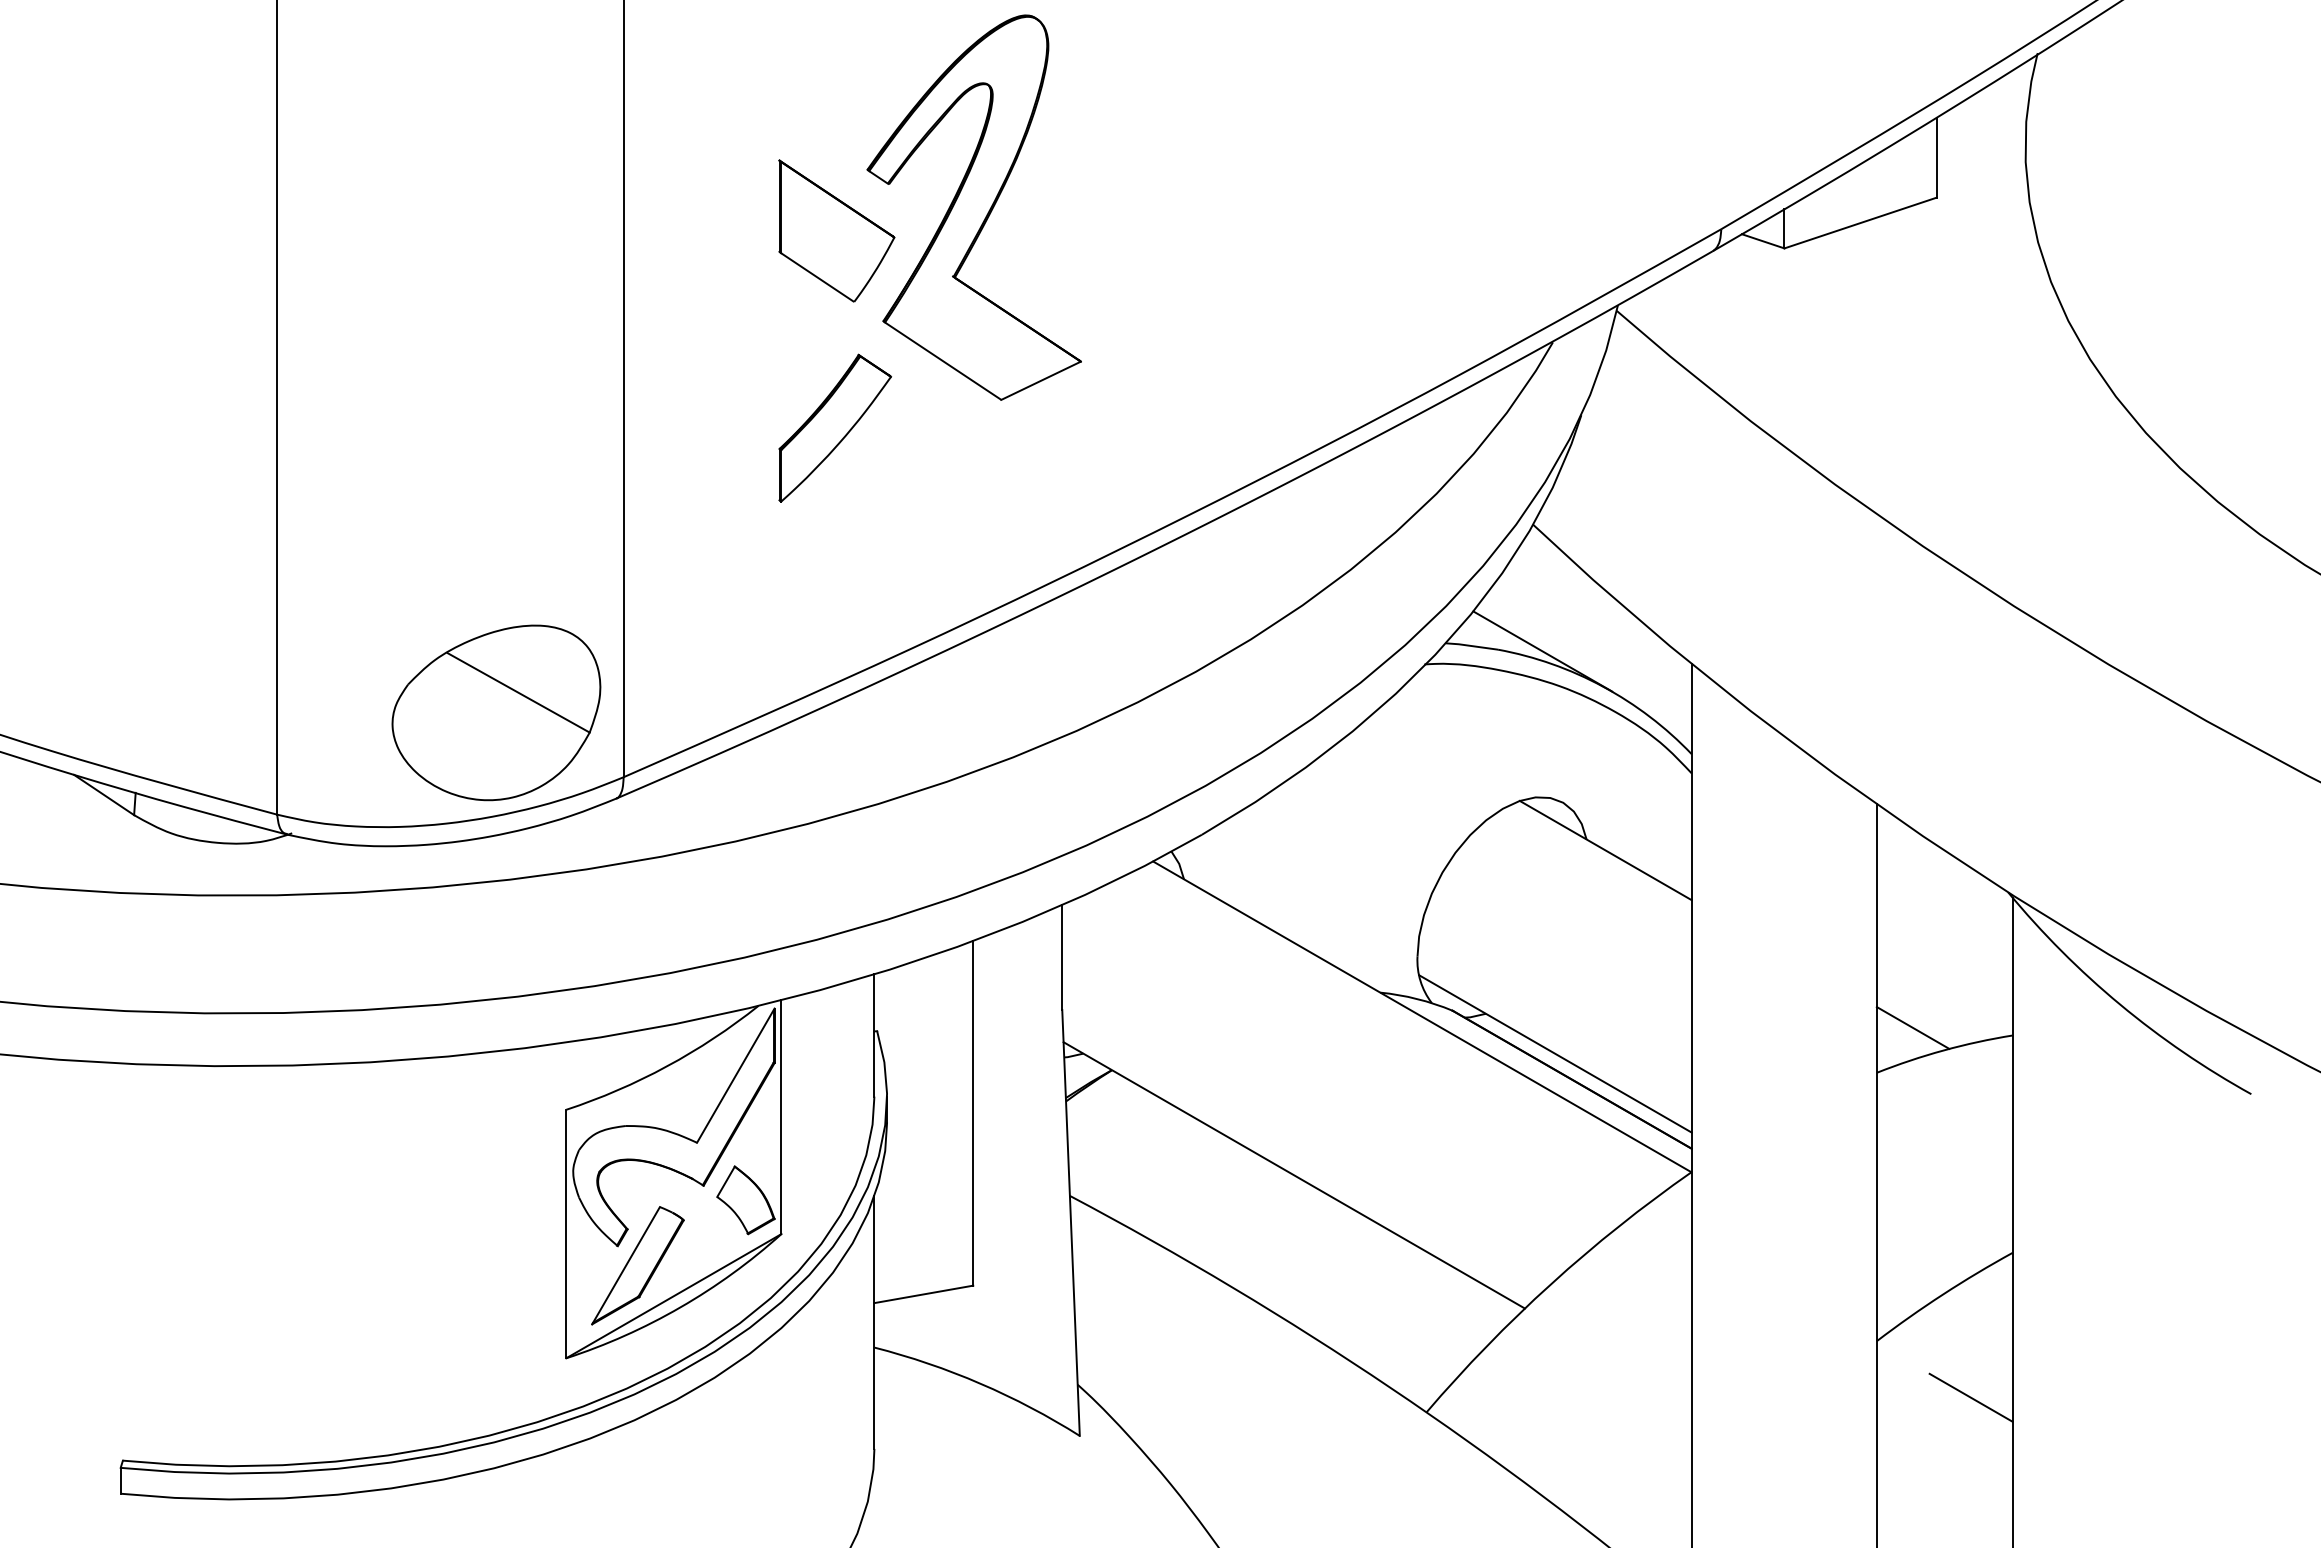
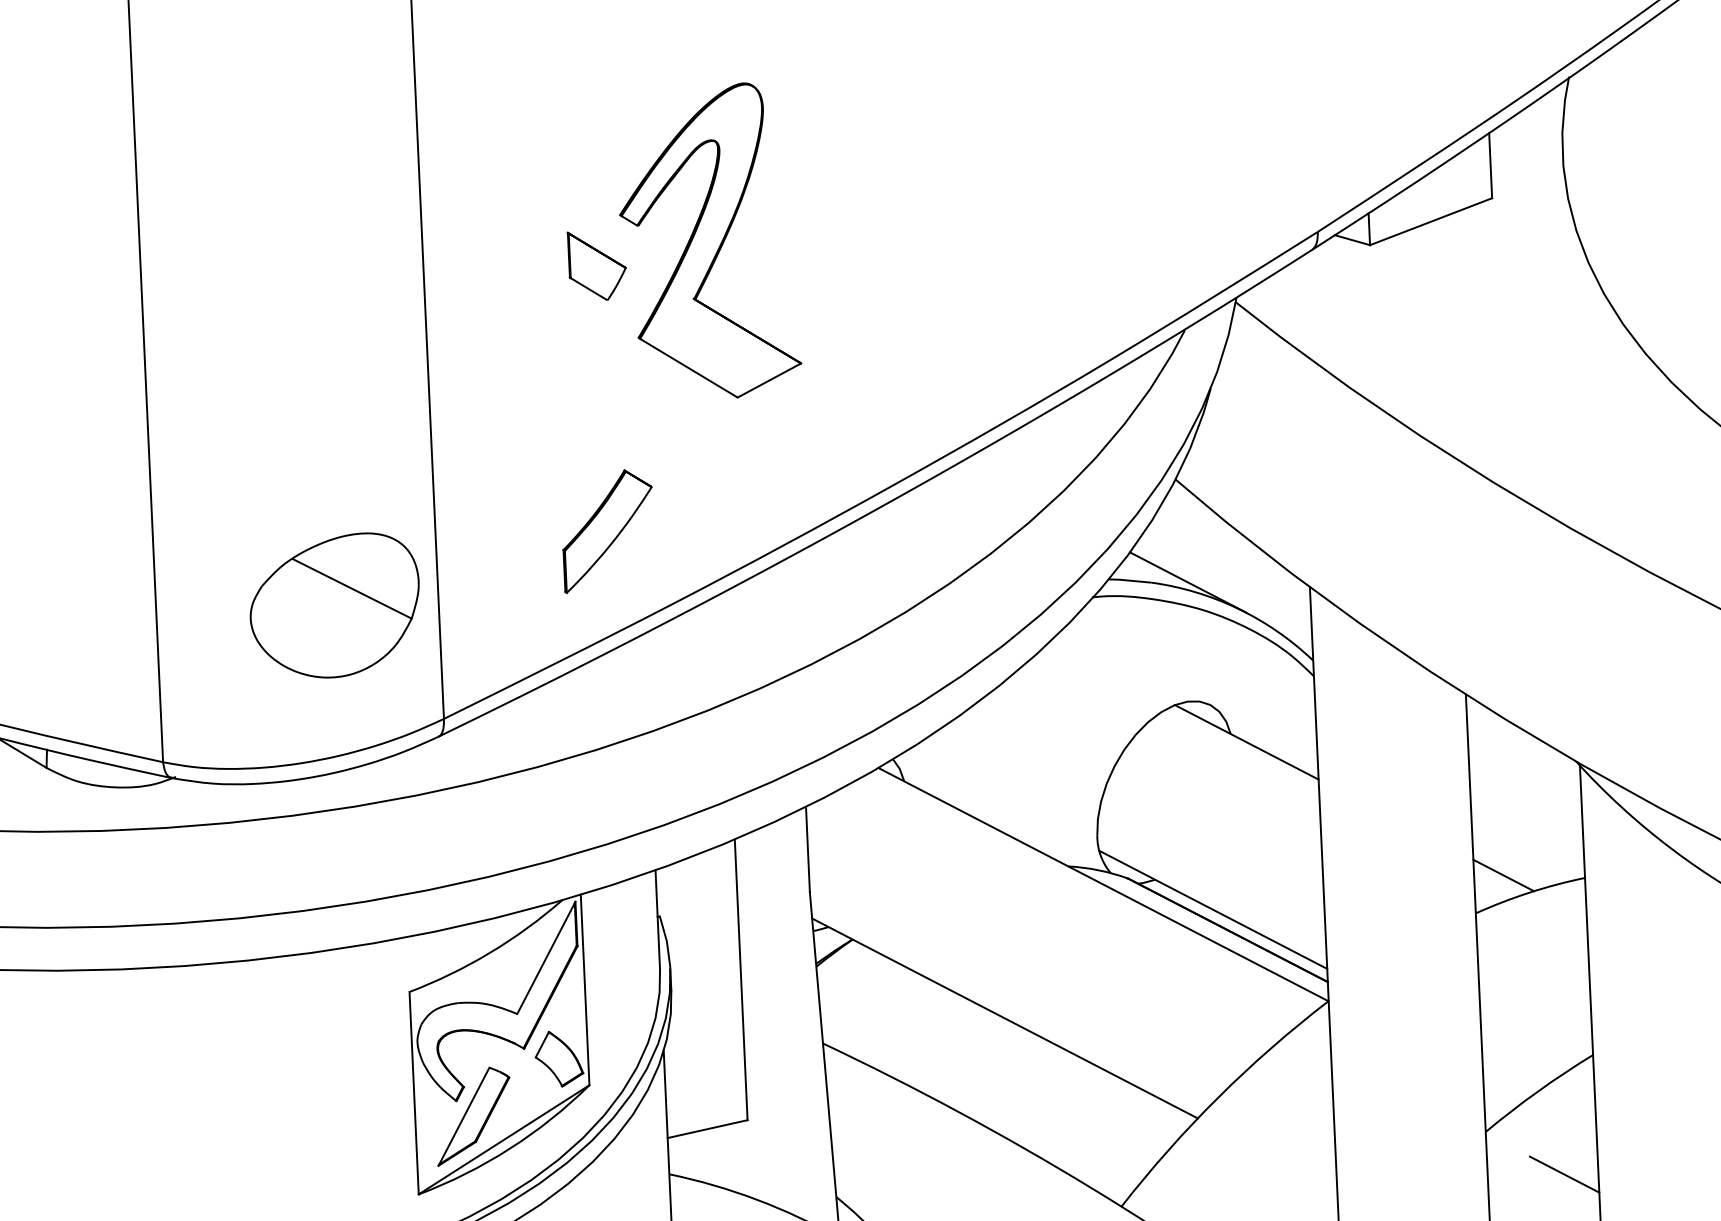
part: (836, 230) -> (597, 265), size x0.6
part: (835, 427) -> (608, 530), moved
part: (496, 712) -> (335, 605), moved

